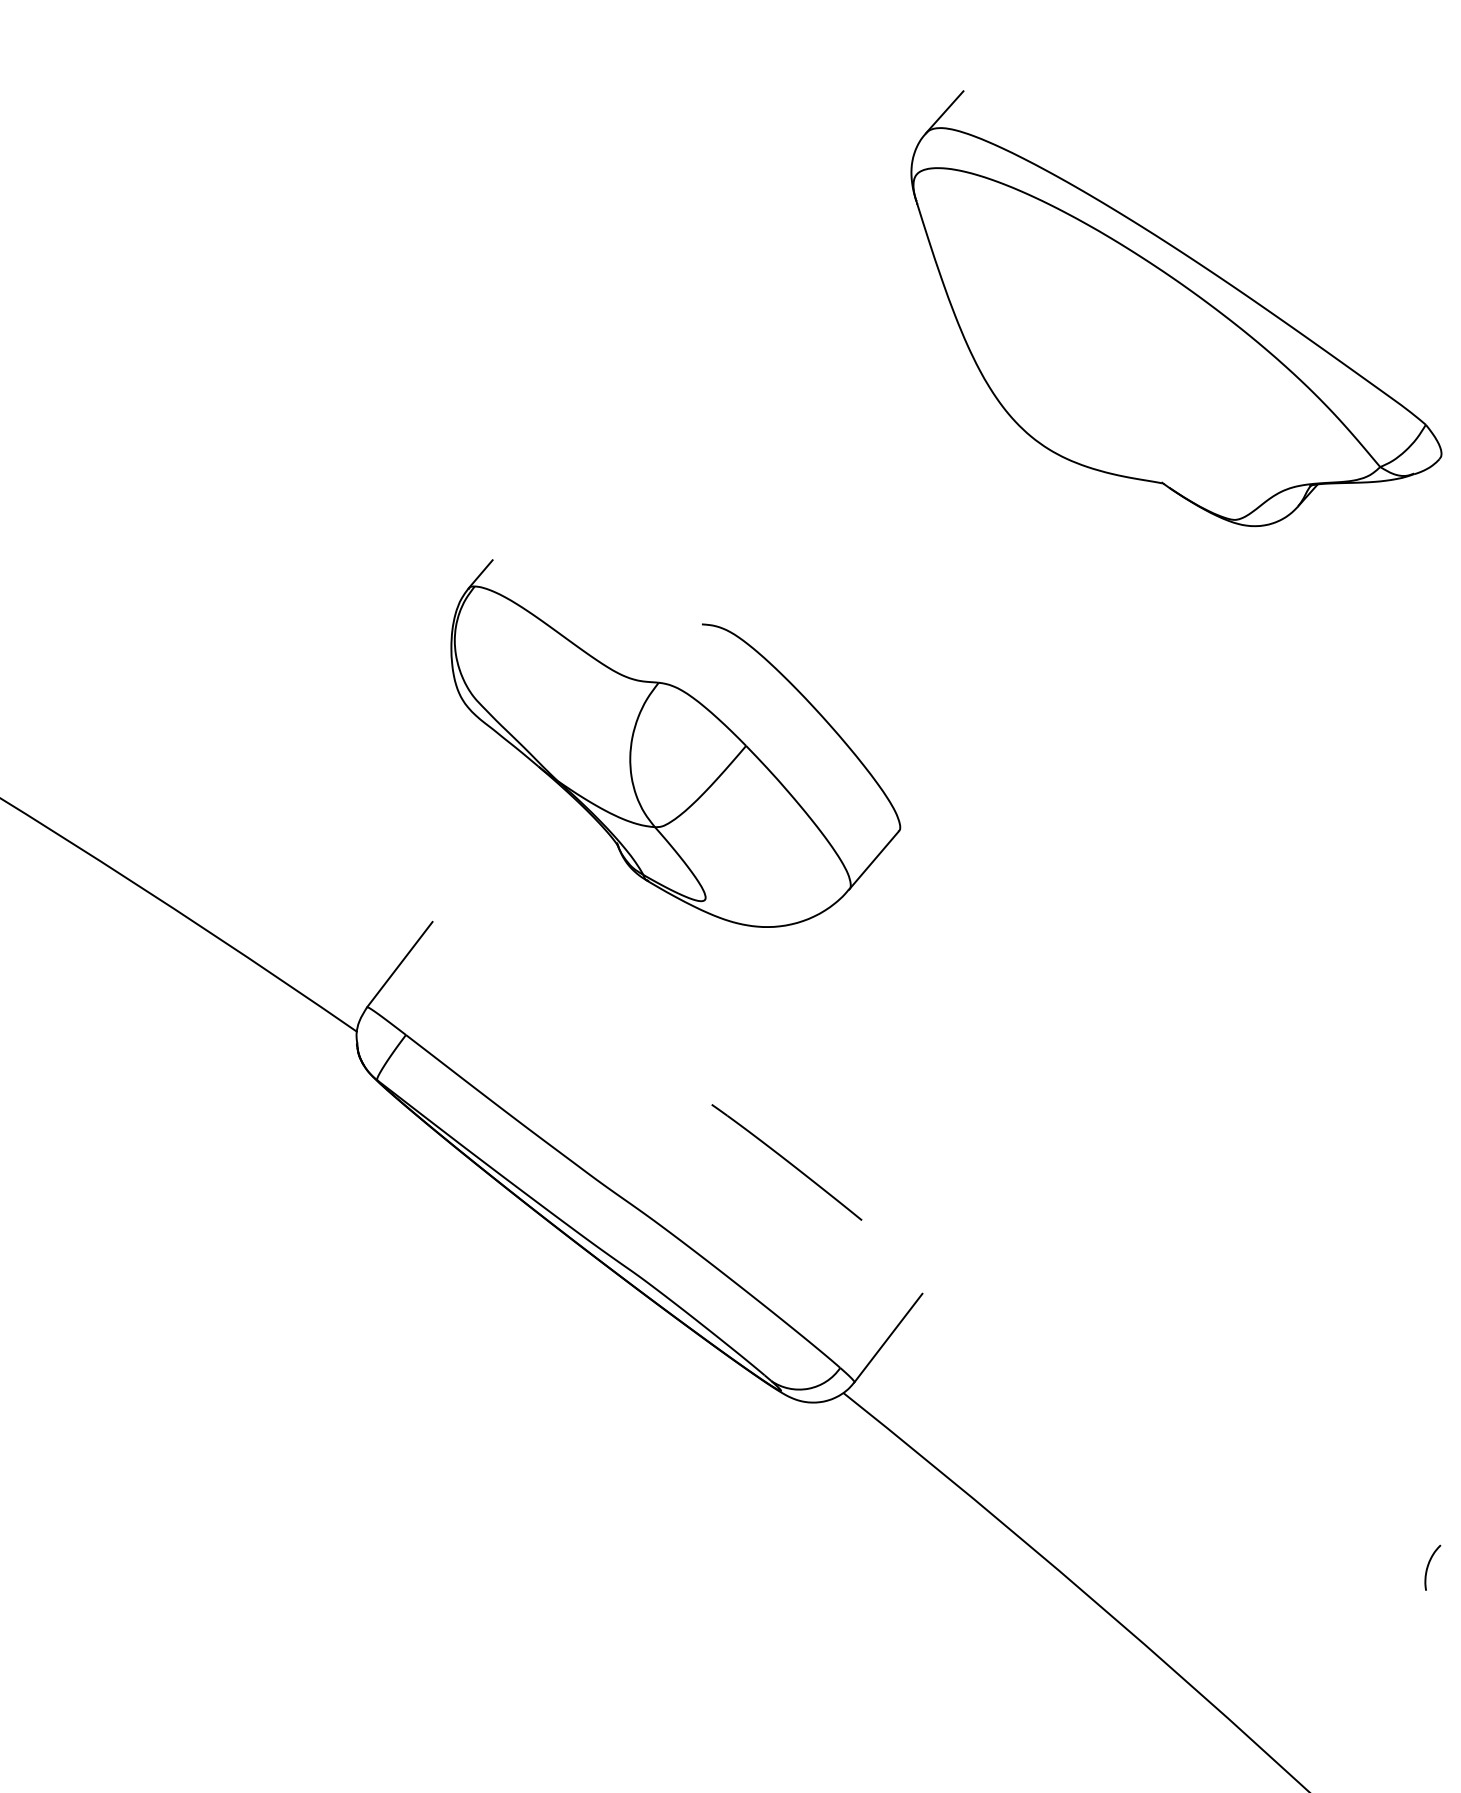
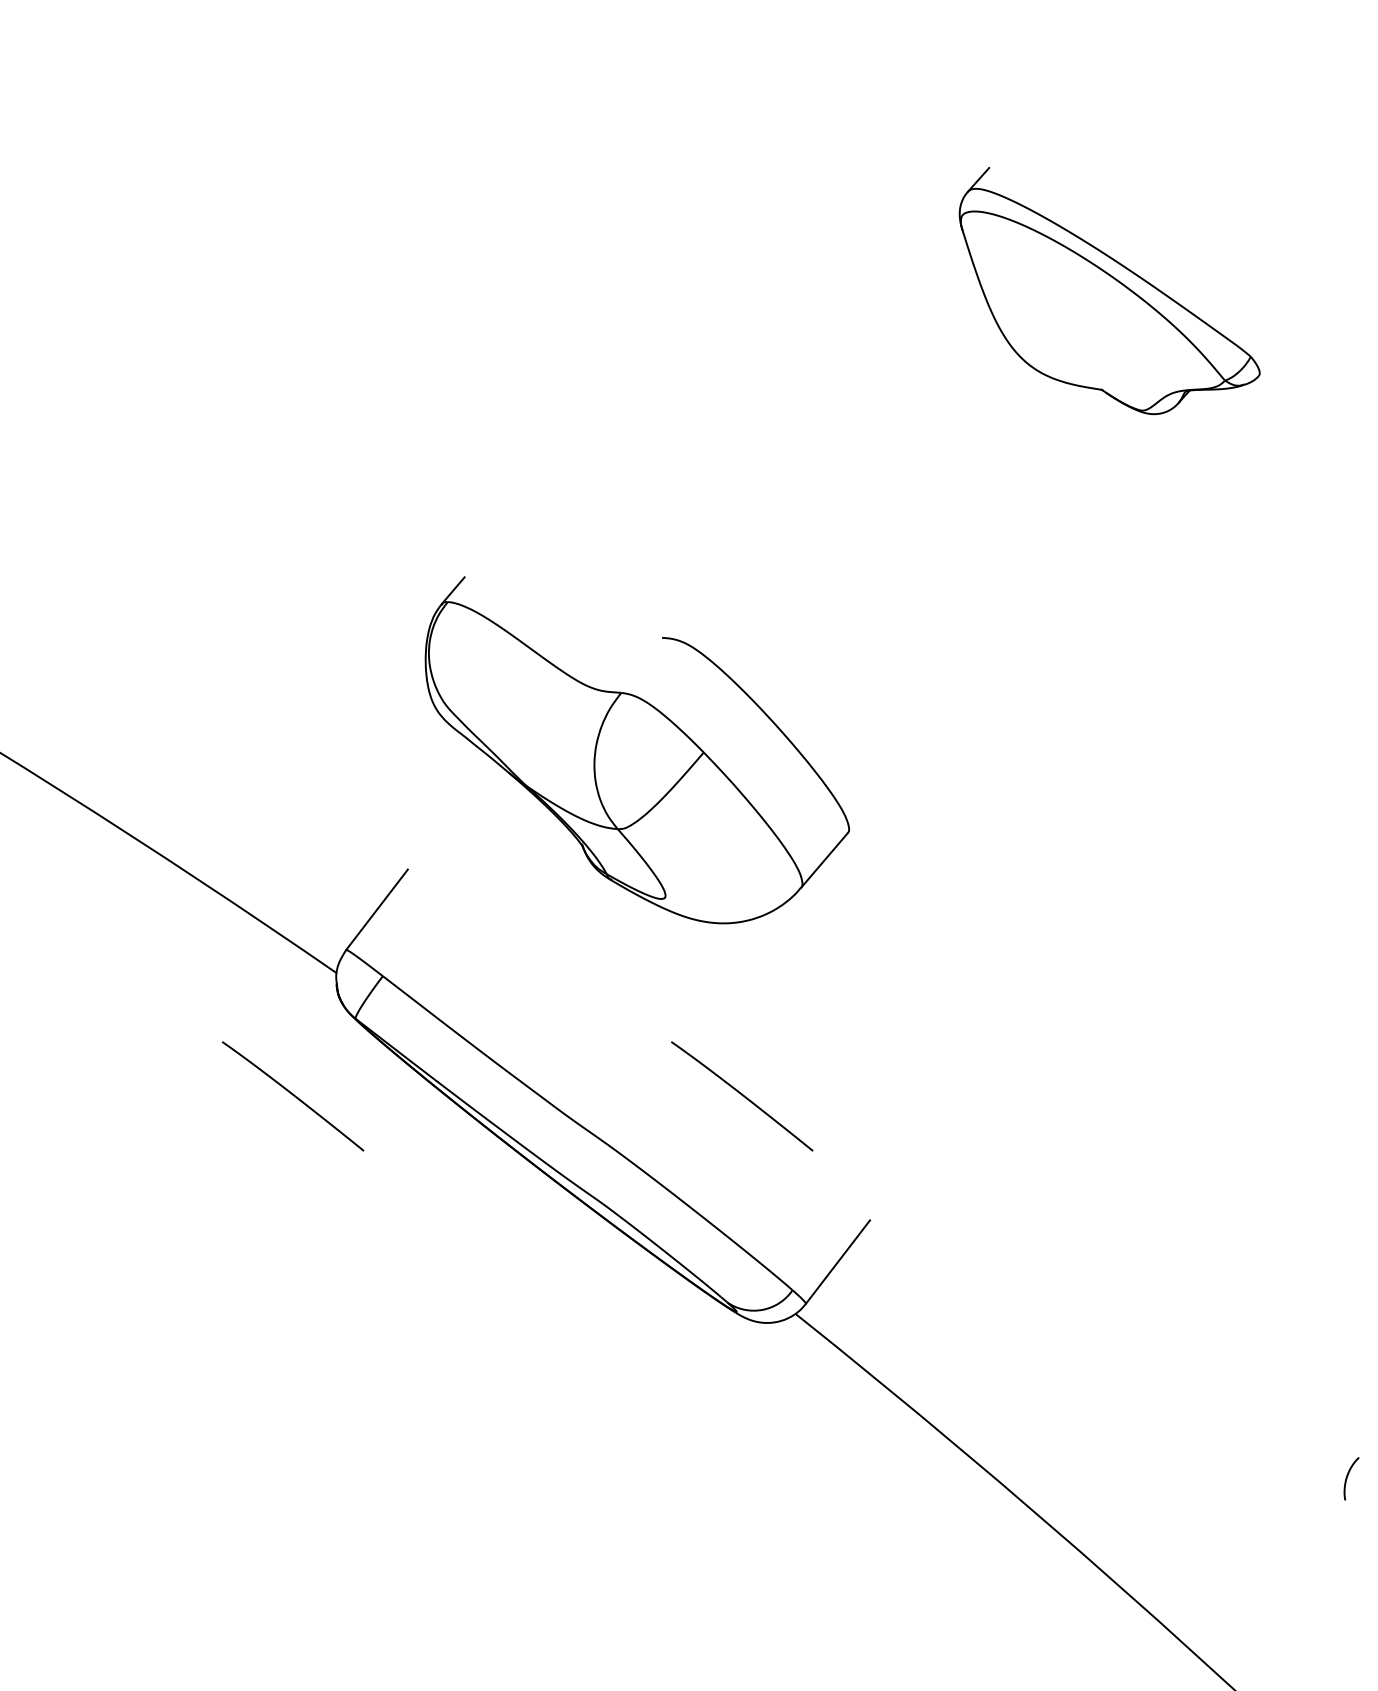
part: (1176, 308) -> (1109, 290), size x0.6
part: (675, 743) -> (637, 750), moved
part: (310, 1162) -> (292, 1096), added

